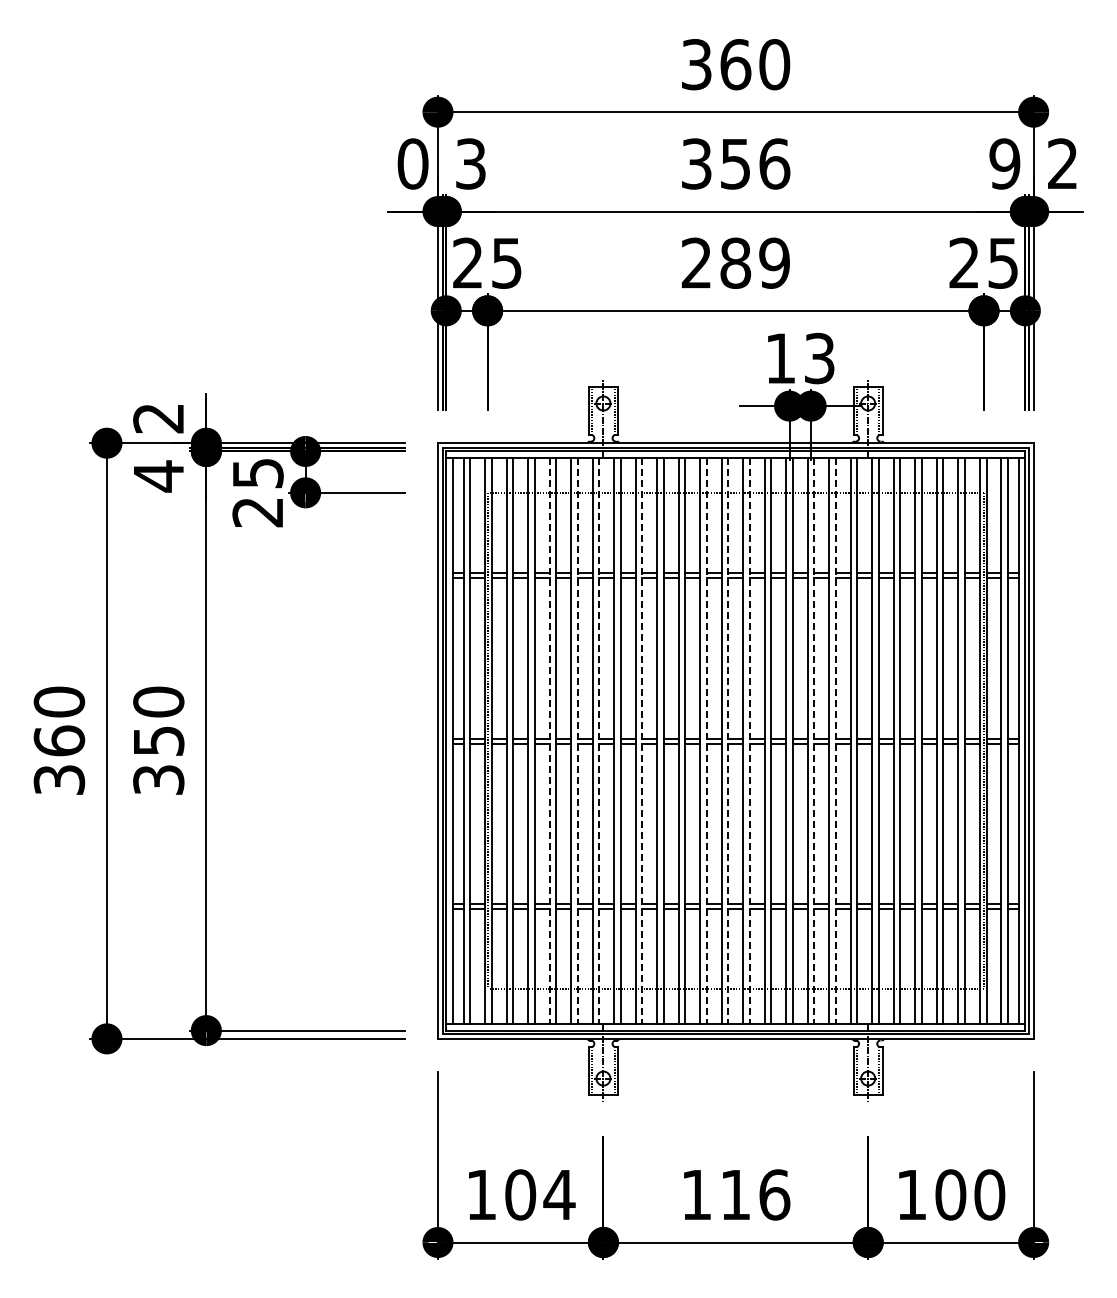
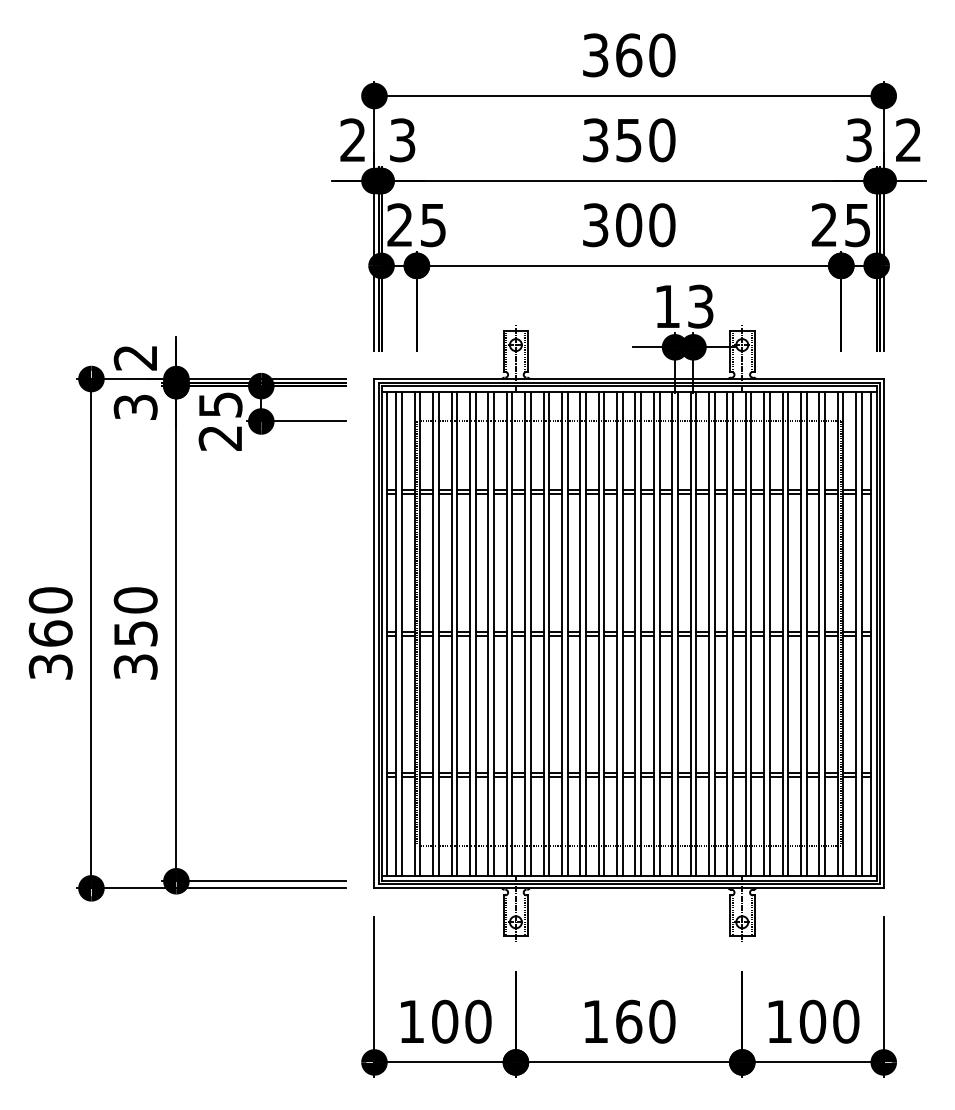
text: (412, 163) -> (352, 139), 0 -> 2
text: (774, 163) -> (662, 139), 356 -> 350
text: (1004, 163) -> (858, 139), 9 -> 3
text: (735, 262) -> (628, 224), 289 -> 300
text: (158, 476) -> (135, 407), 4 -> 3
line: (549, 741) -> (469, 634), dashed -> solid
line: (577, 741) -> (493, 634), dashed -> solid
line: (599, 741) -> (512, 634), dashed -> solid
line: (642, 741) -> (549, 634), dashed -> solid
line: (706, 741) -> (604, 634), dashed -> solid
line: (728, 741) -> (622, 634), dashed -> solid
line: (749, 741) -> (640, 634), dashed -> solid
line: (814, 741) -> (696, 634), dashed -> solid
line: (835, 741) -> (714, 634), dashed -> solid
text: (559, 1194) -> (478, 1021), 104 -> 100
text: (755, 1194) -> (645, 1021), 116 -> 160

